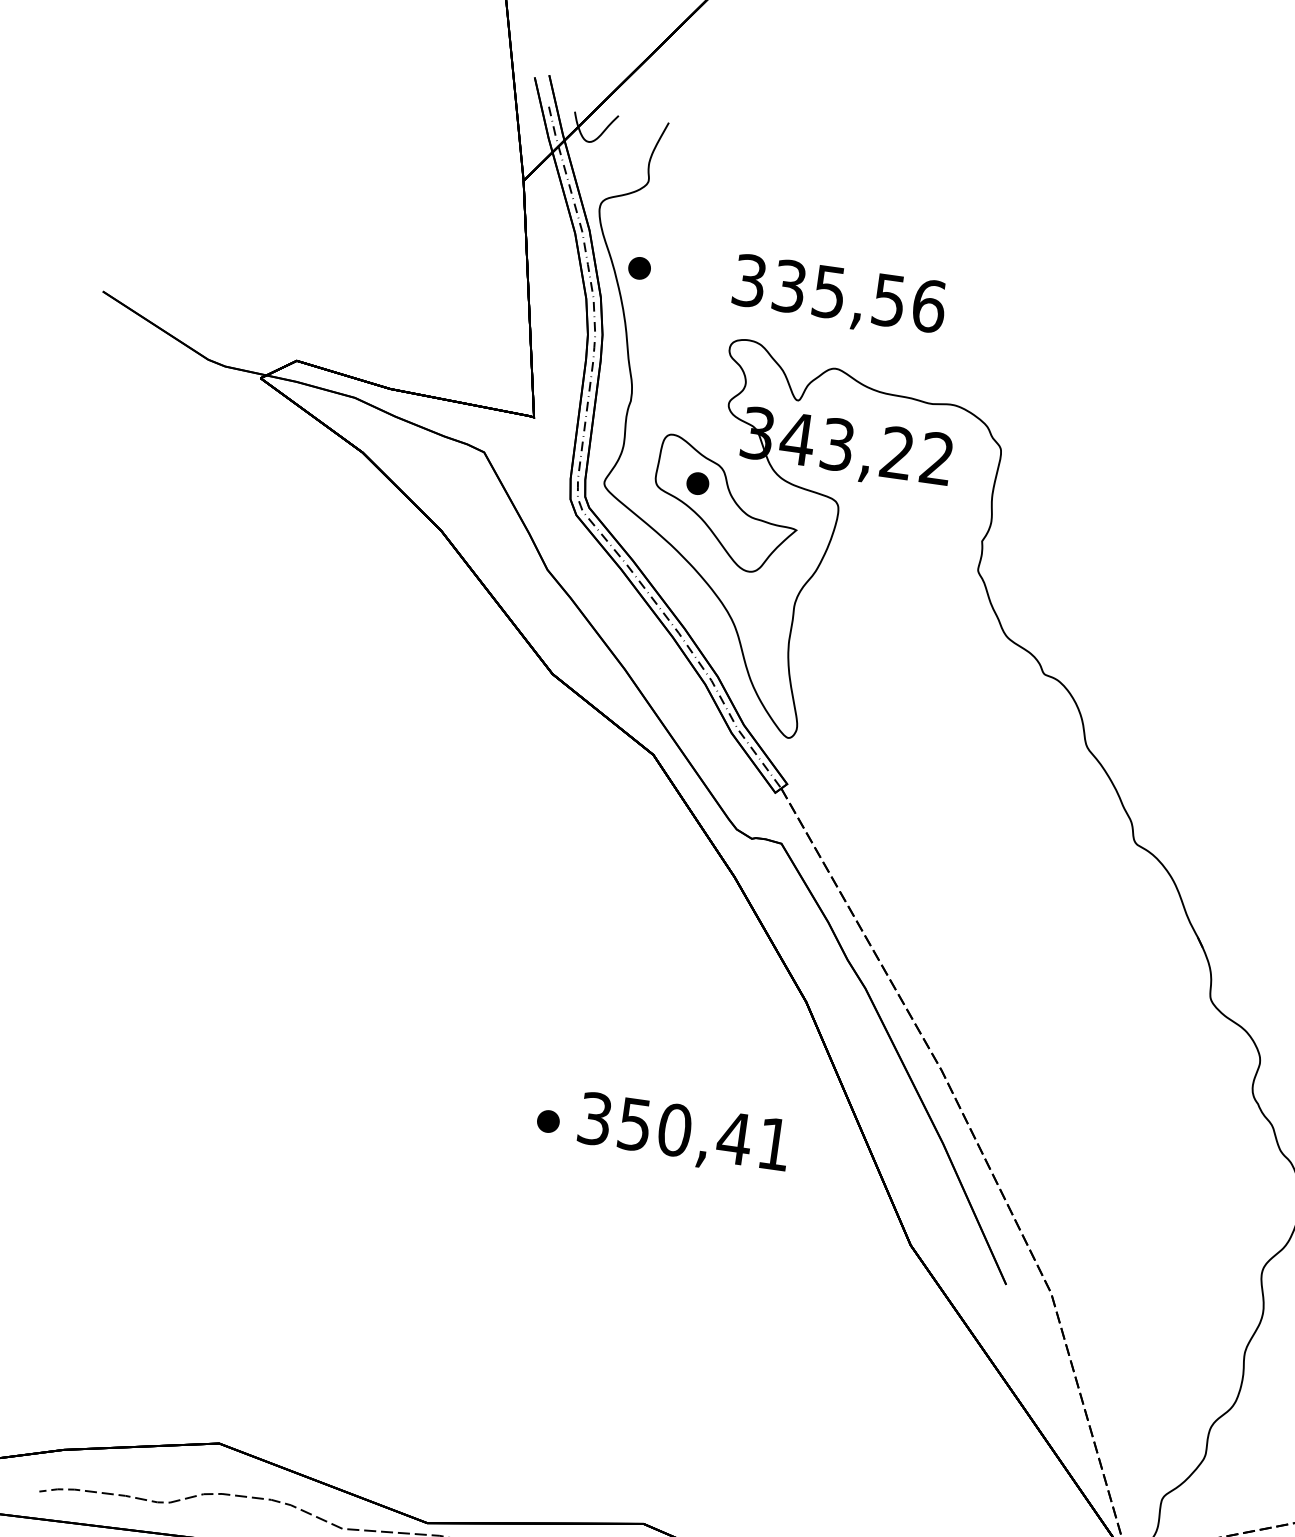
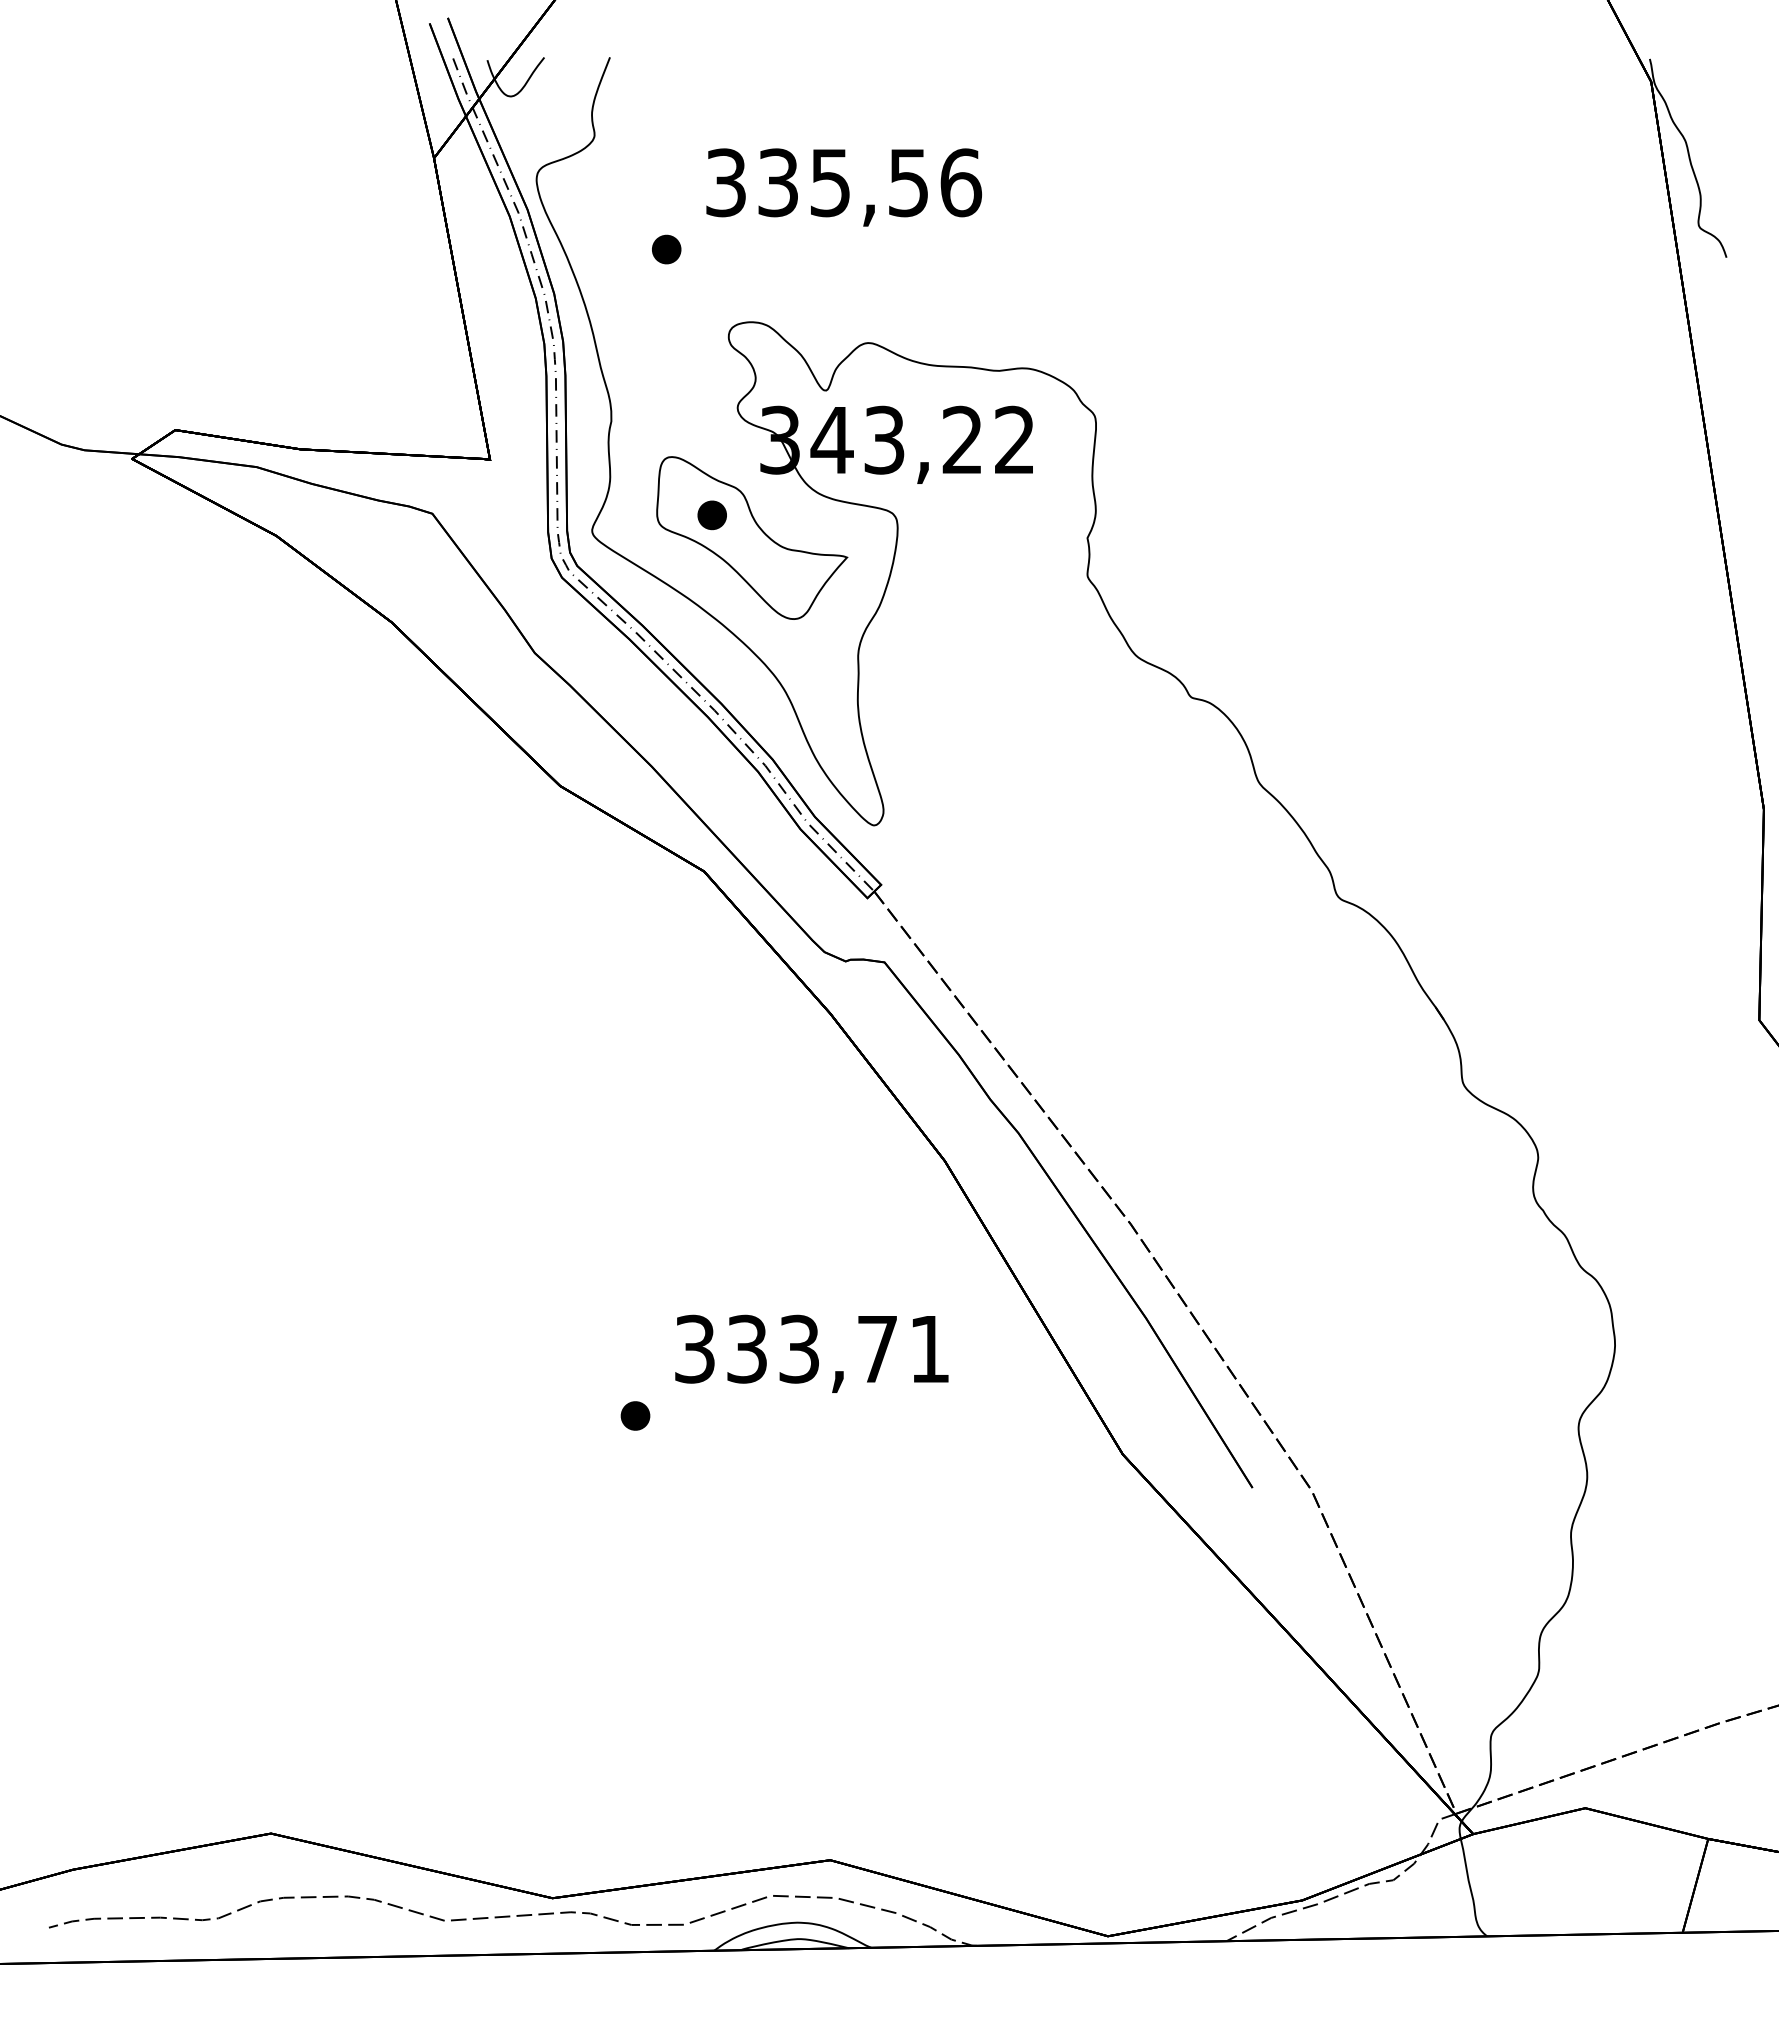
part: (639, 268) -> (666, 249), moved
text: (838, 297) -> (843, 187), moved
part: (548, 1121) -> (635, 1415), moved
text: (685, 1131) -> (813, 1348), 350,41 -> 333,71

